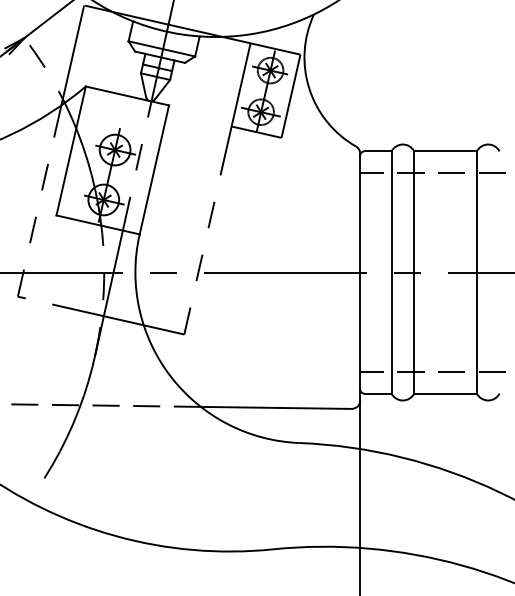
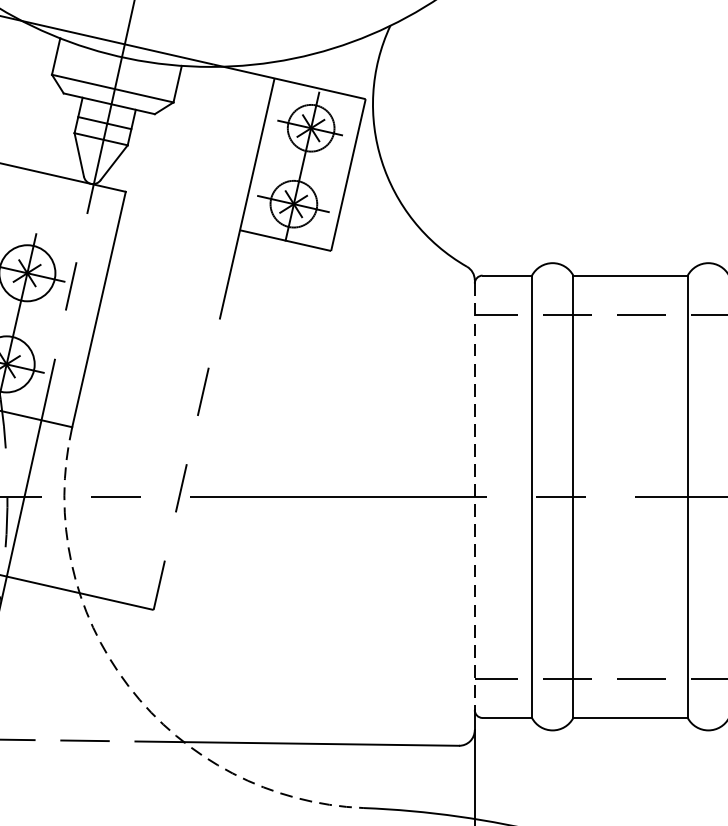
line: (360, 272) -> (475, 496), solid -> dashed
arc: (170, 376) -> (128, 686), solid -> dashed

